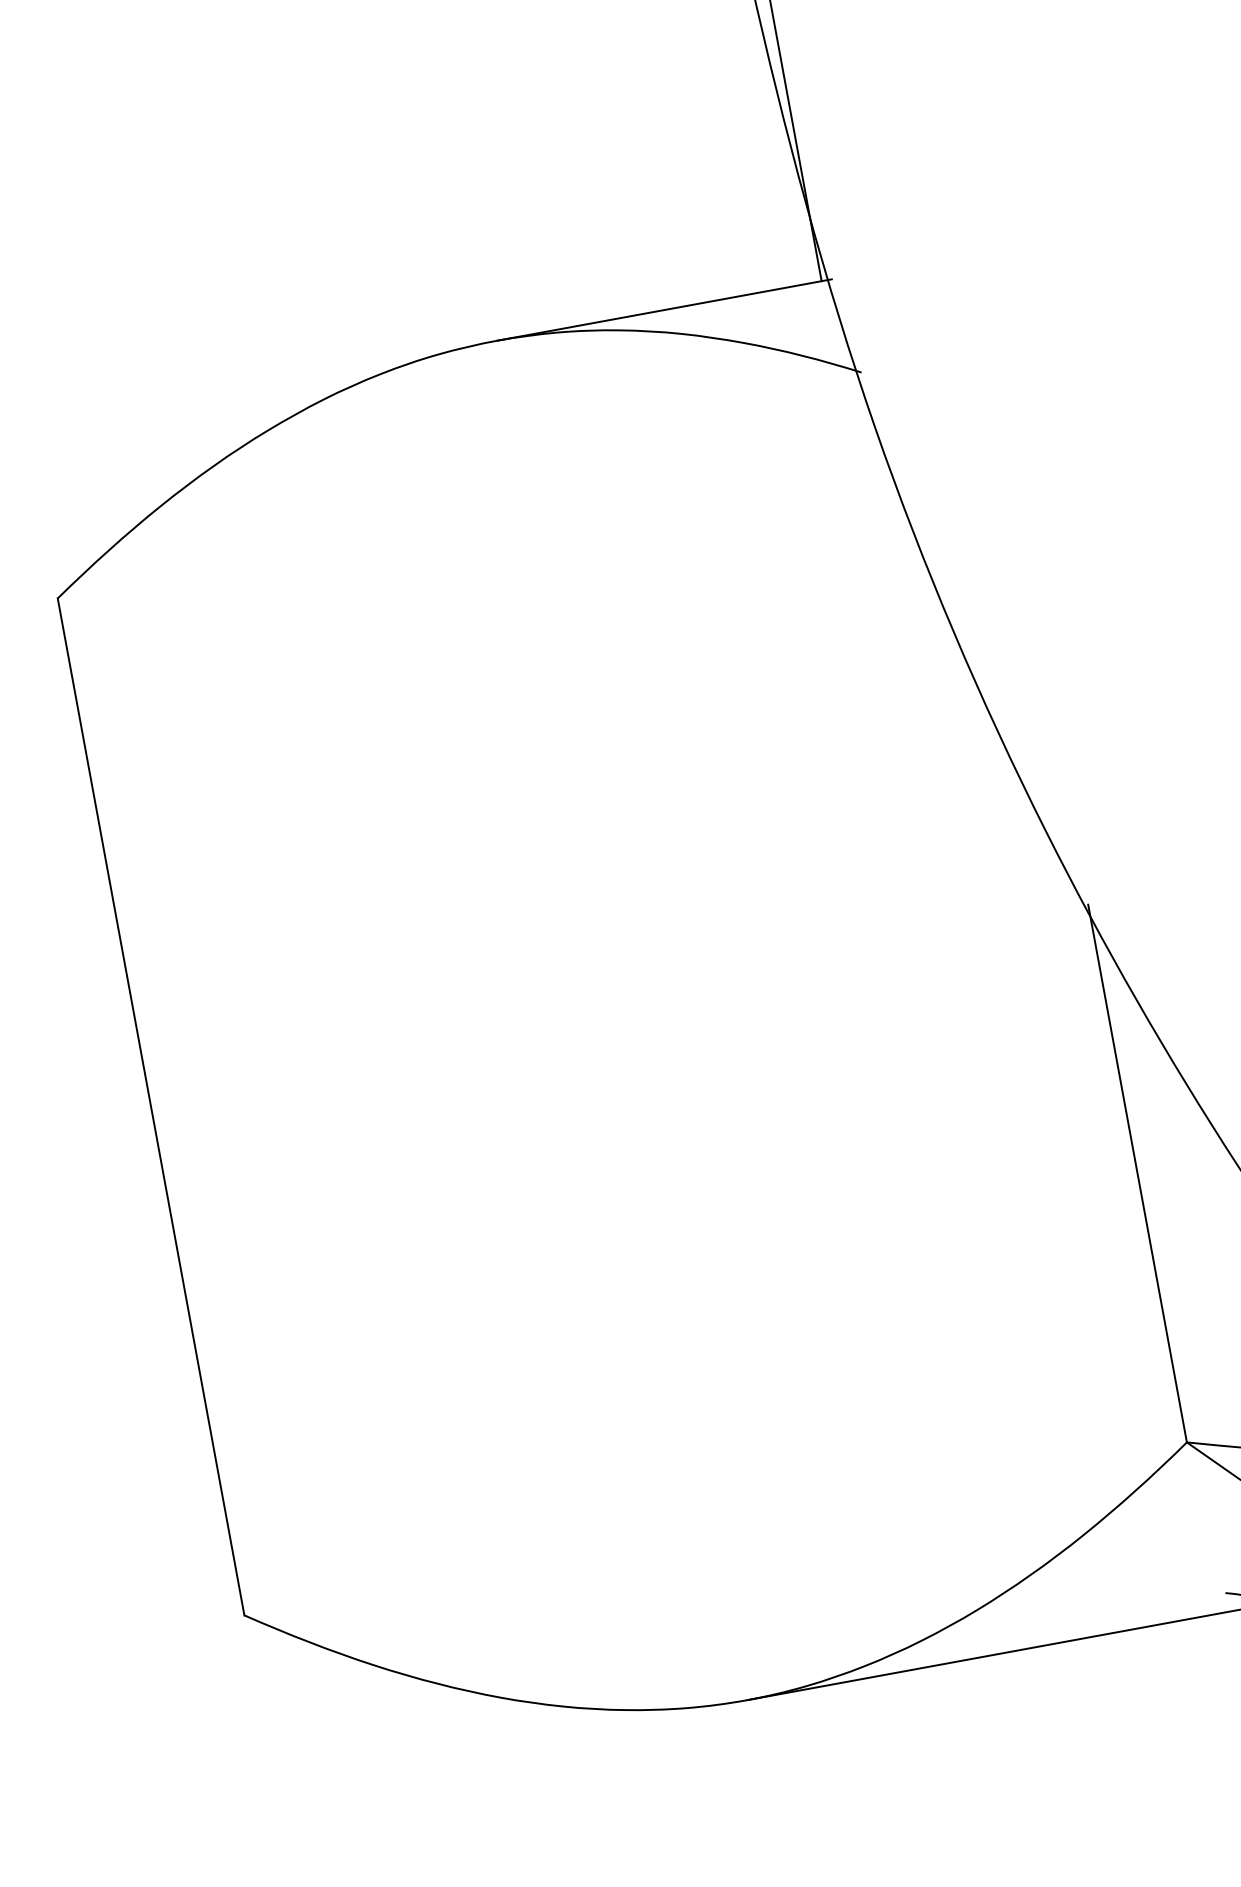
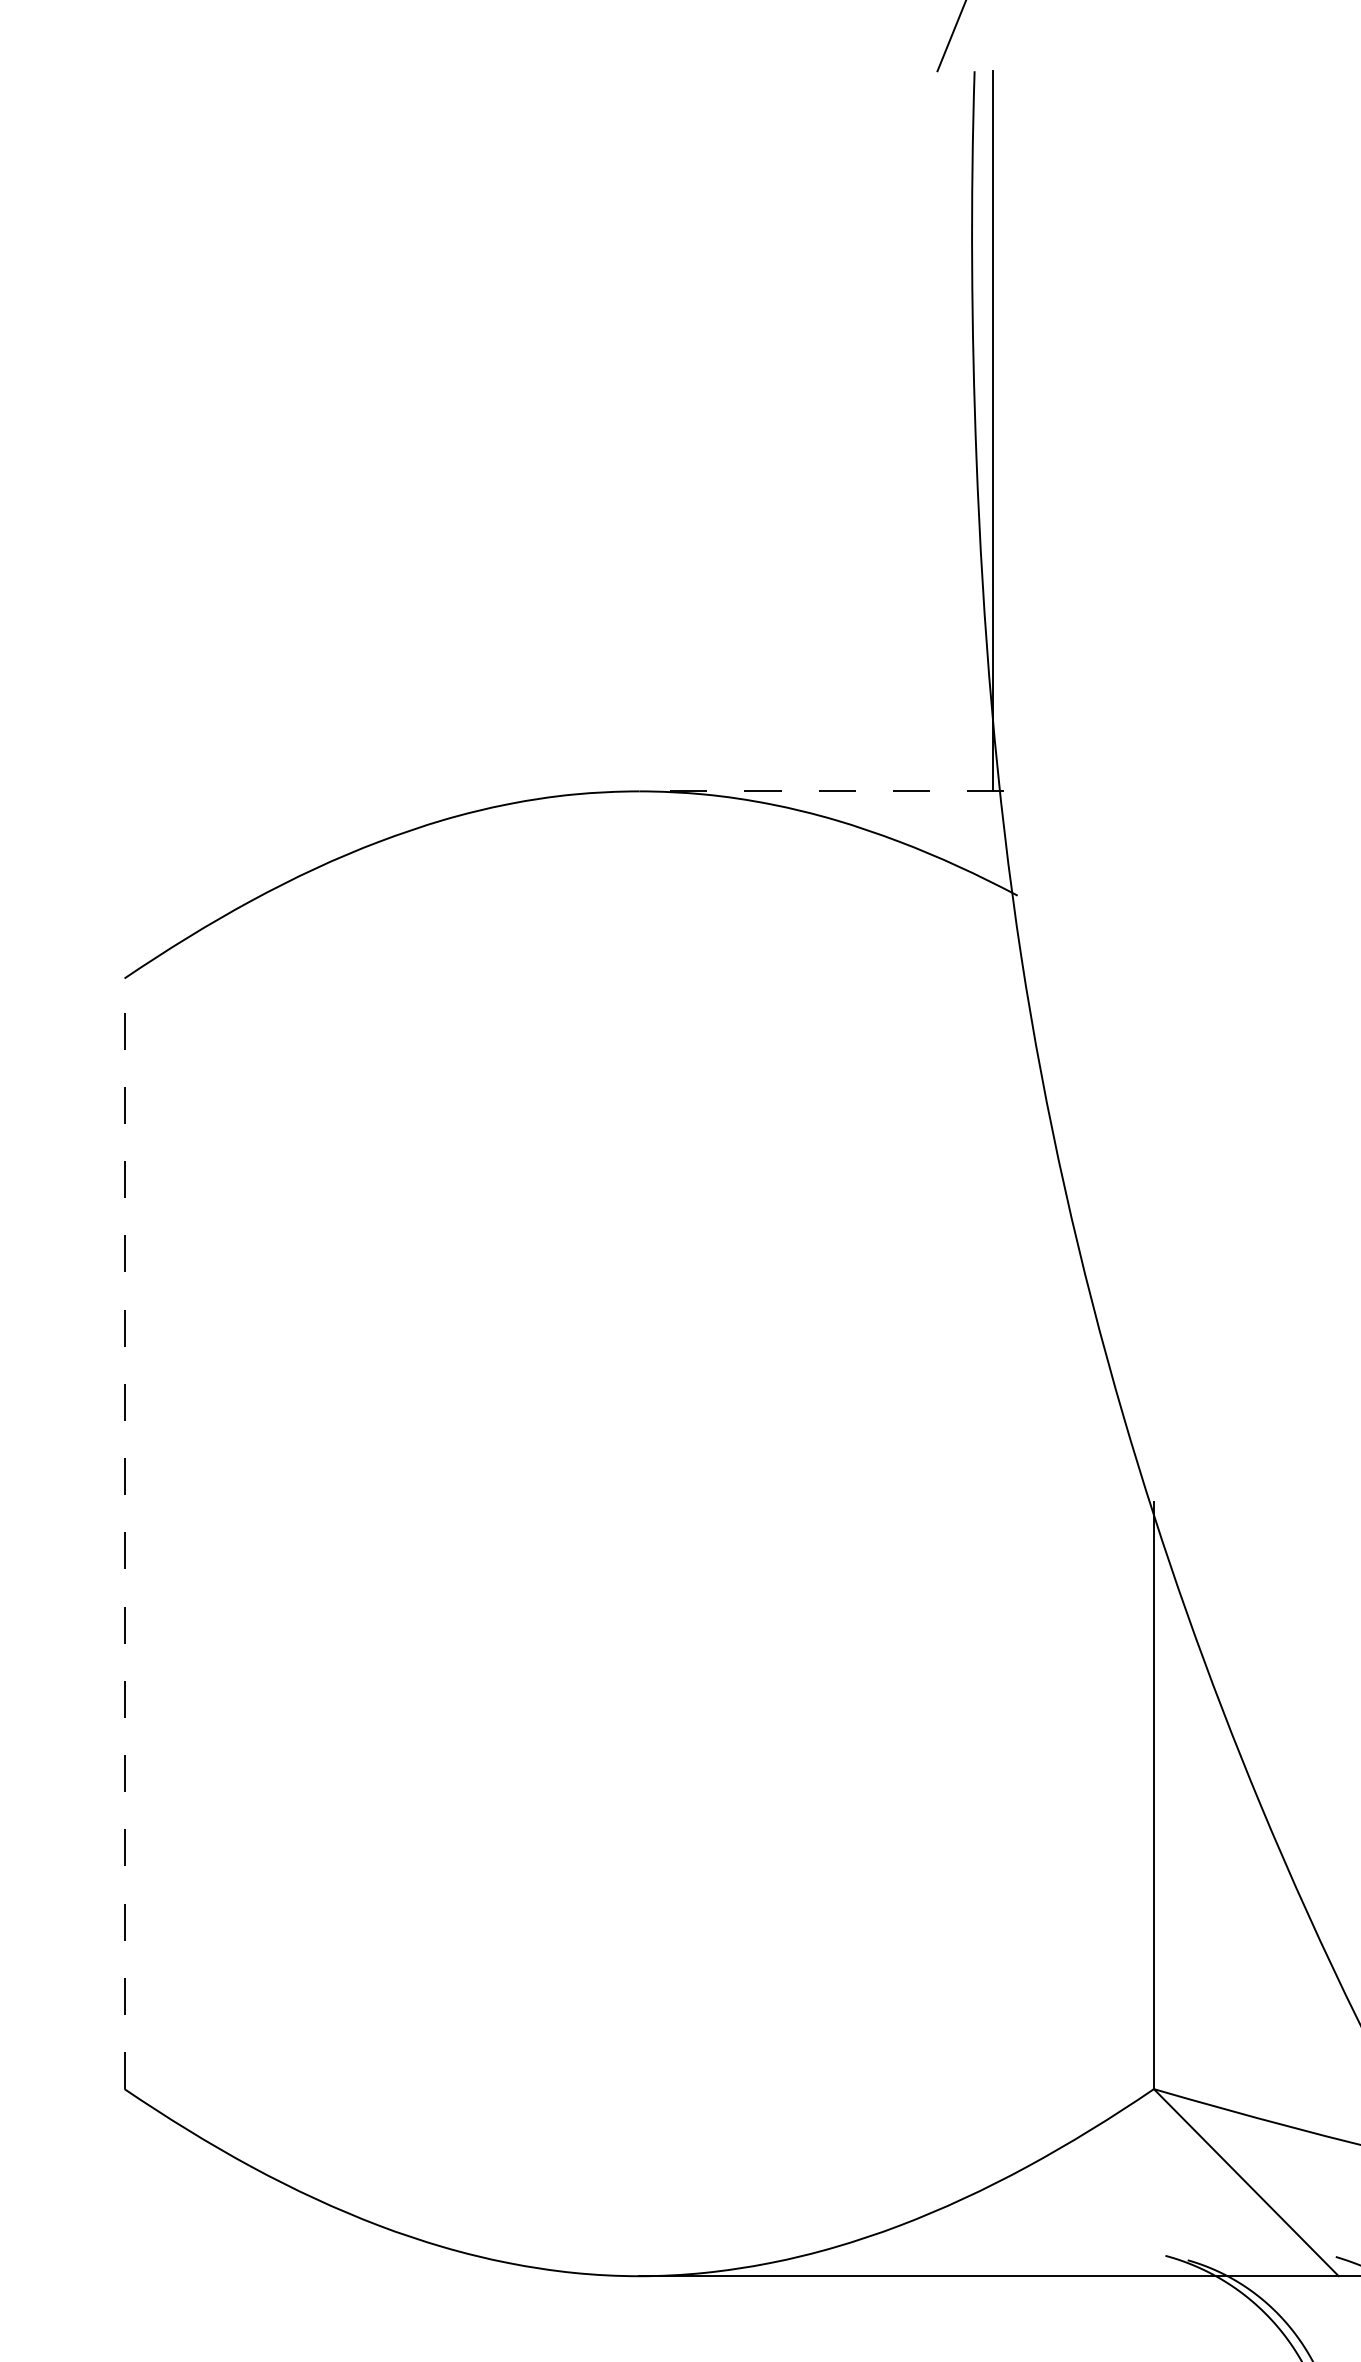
line: (664, 310) -> (821, 791), solid -> dashed
line: (150, 1106) -> (124, 1533), solid -> dashed

